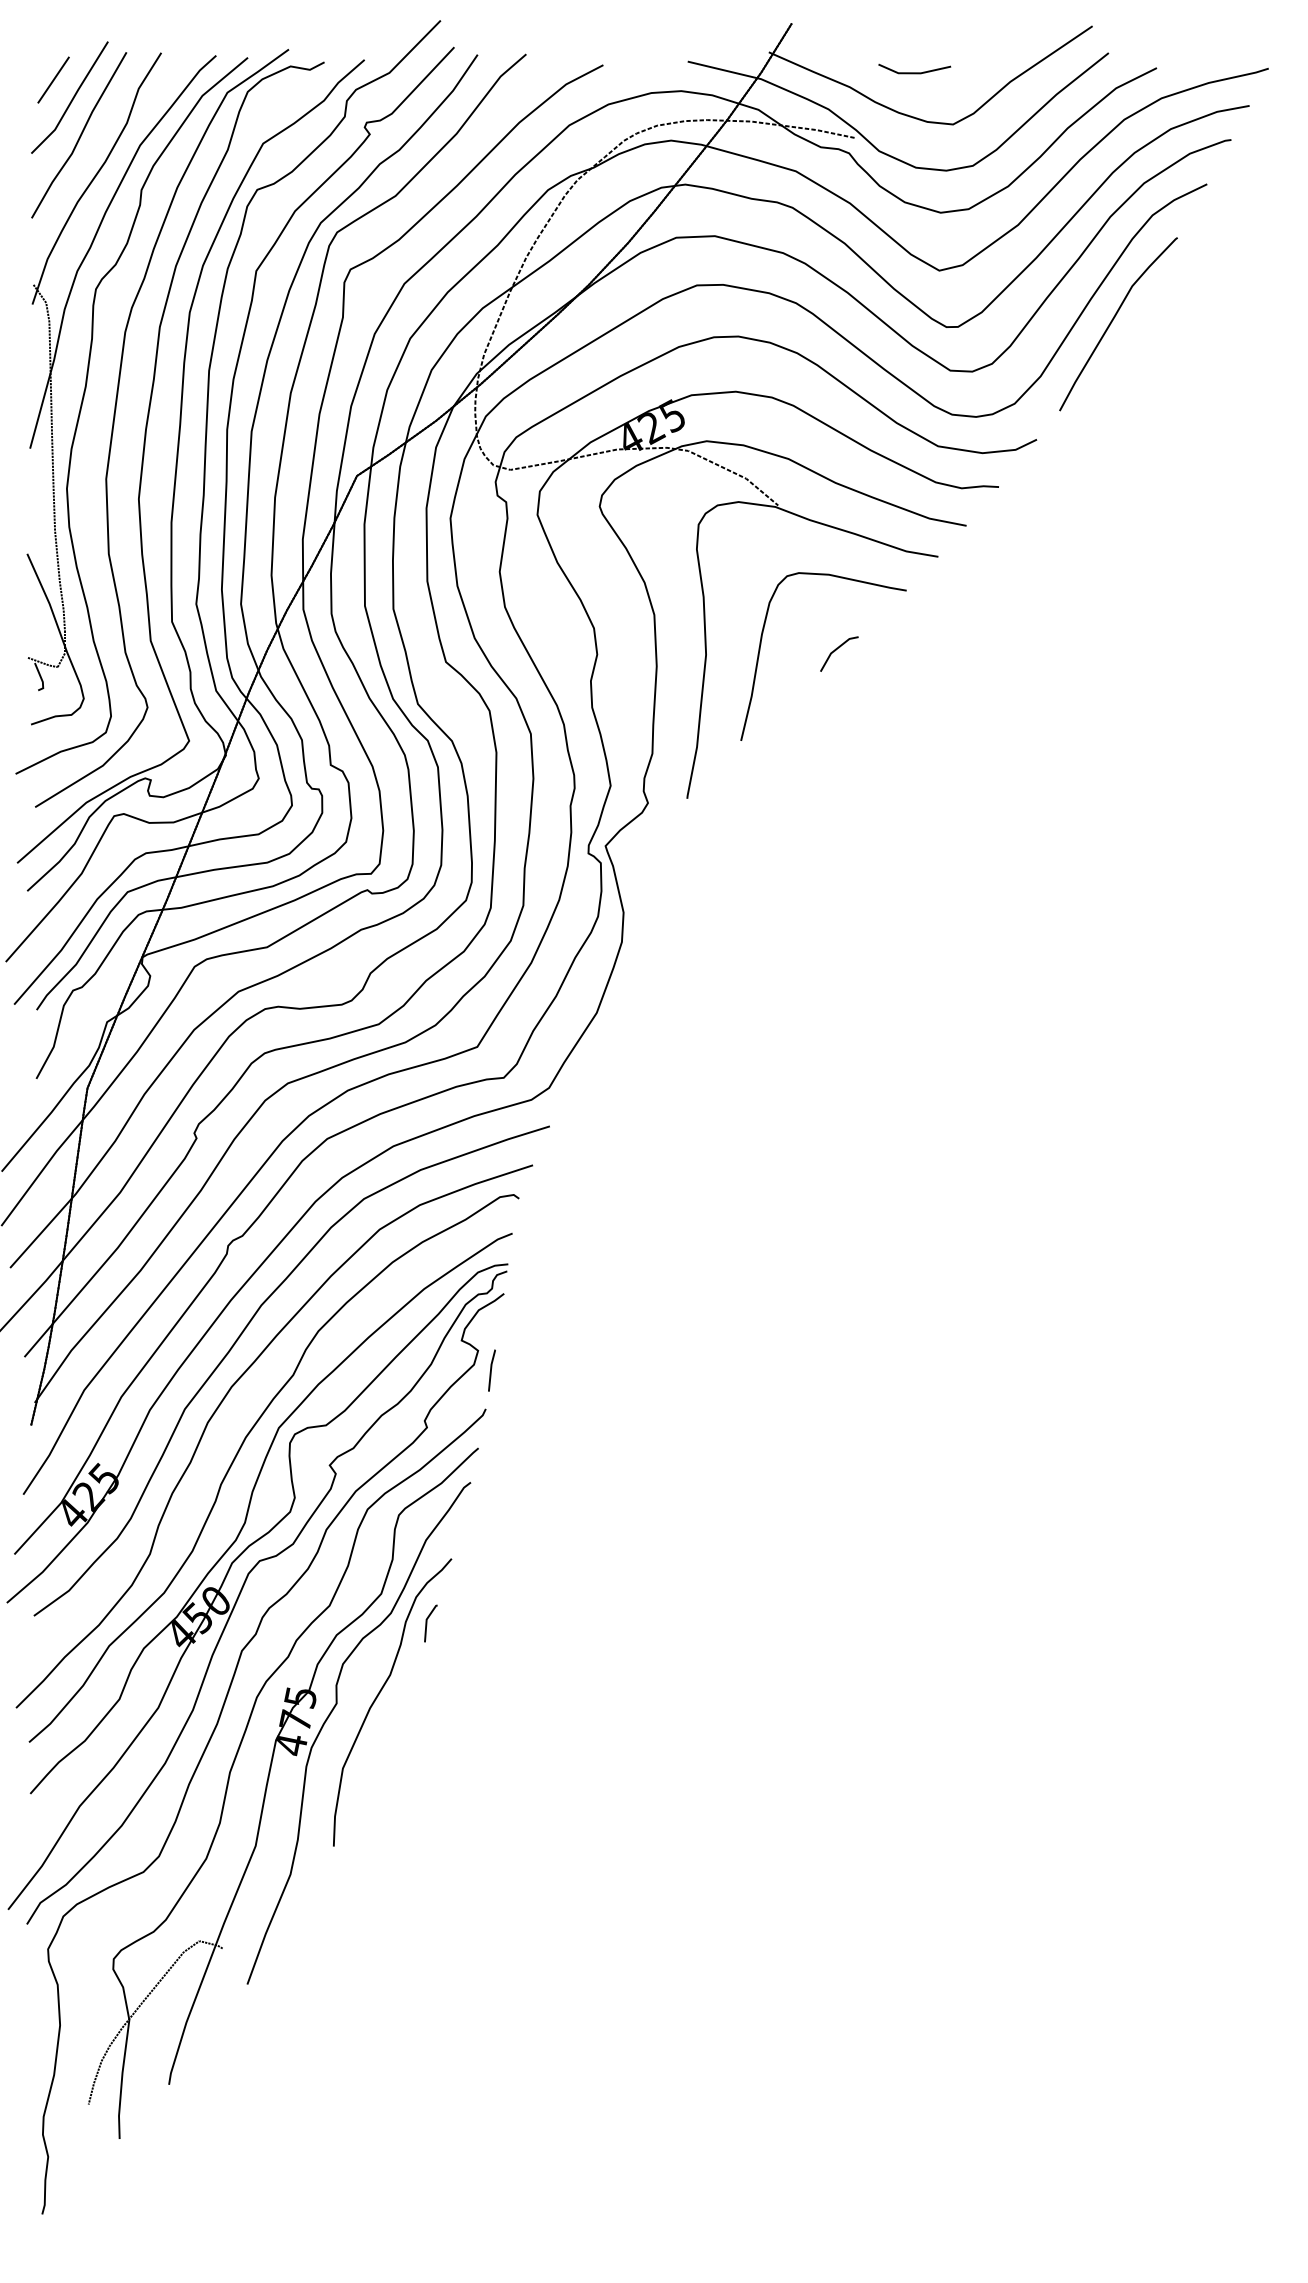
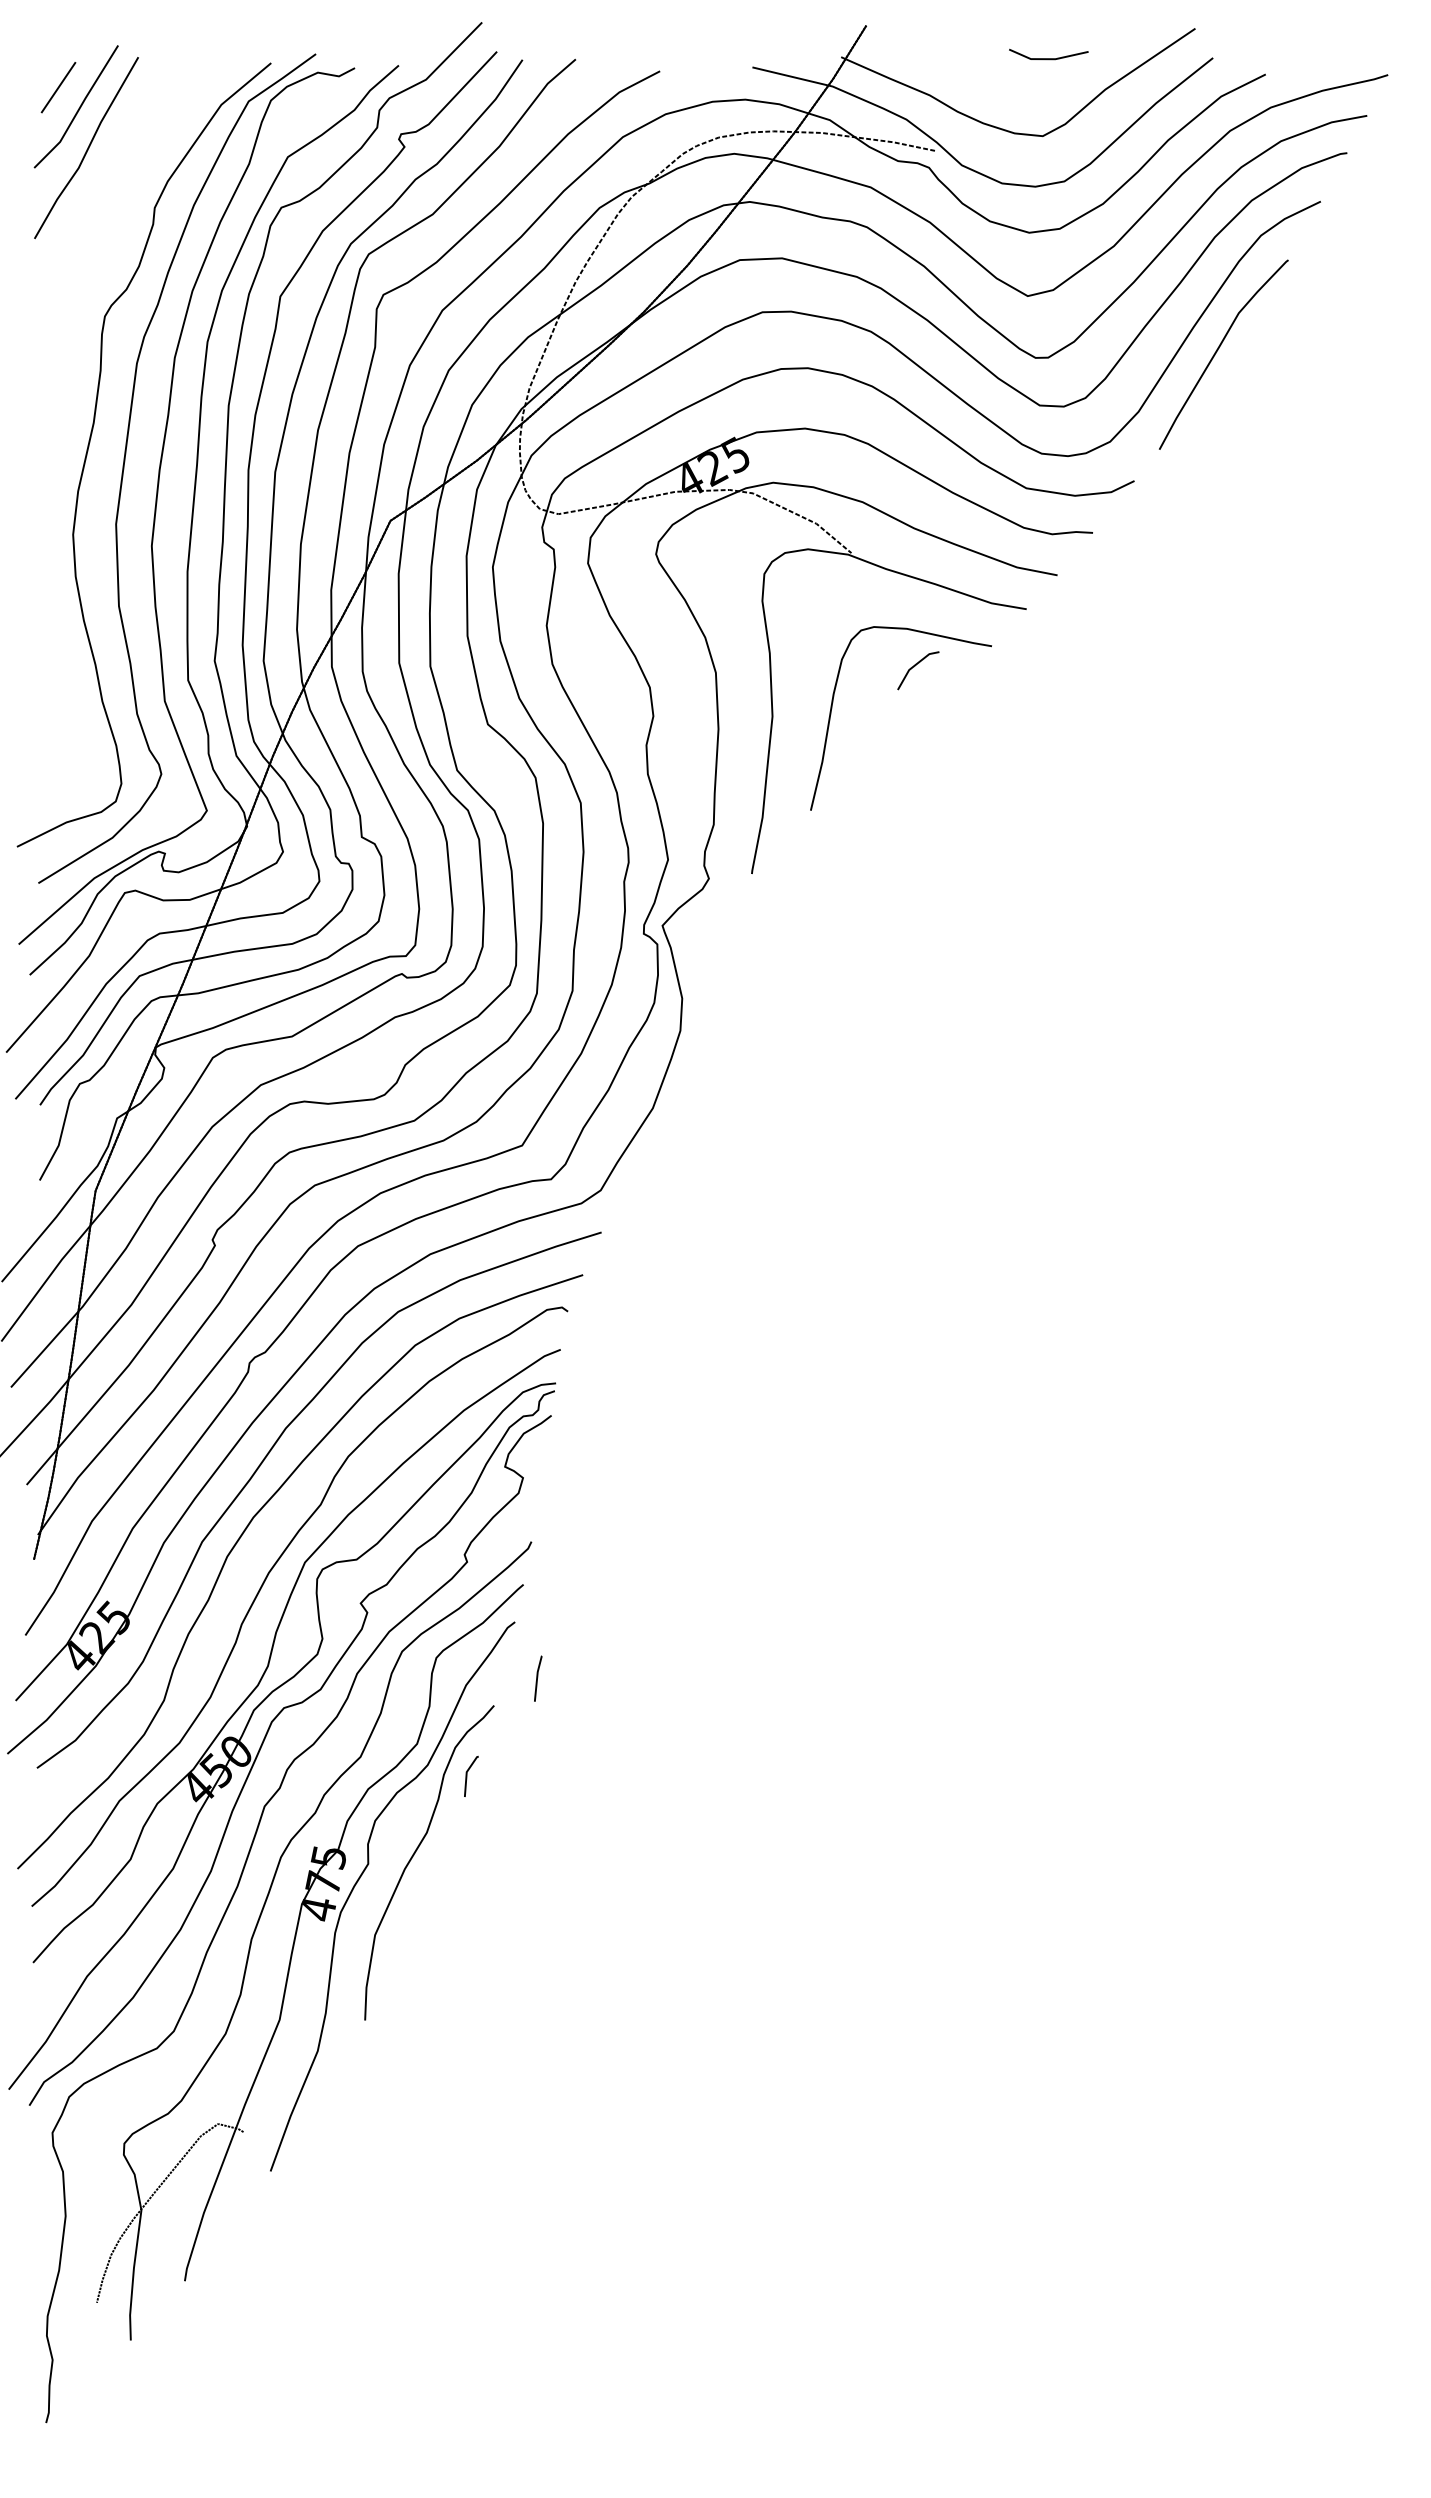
line: (914, 72) -> (1048, 58), moved
part: (51, 387) -> (56, 424), removed
line: (836, 650) -> (915, 666), moved
line: (492, 1369) -> (538, 1677), moved

